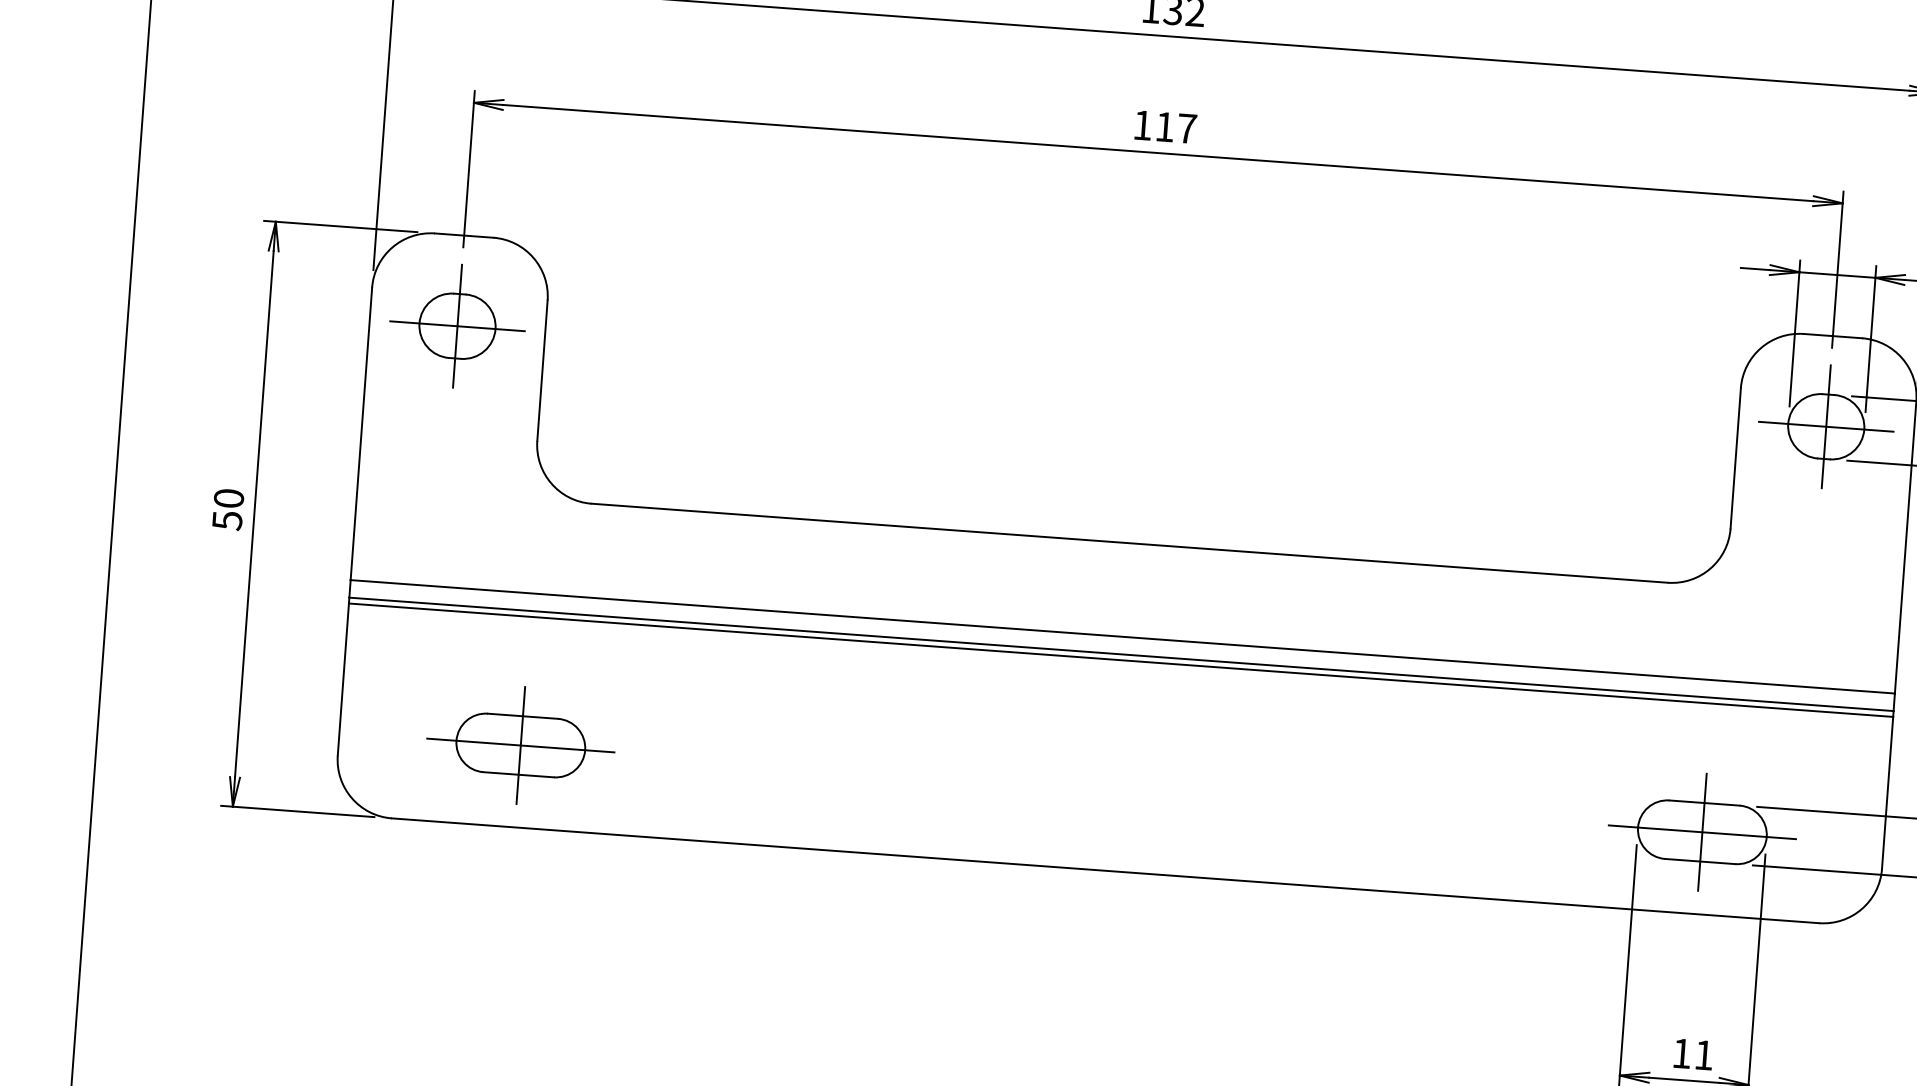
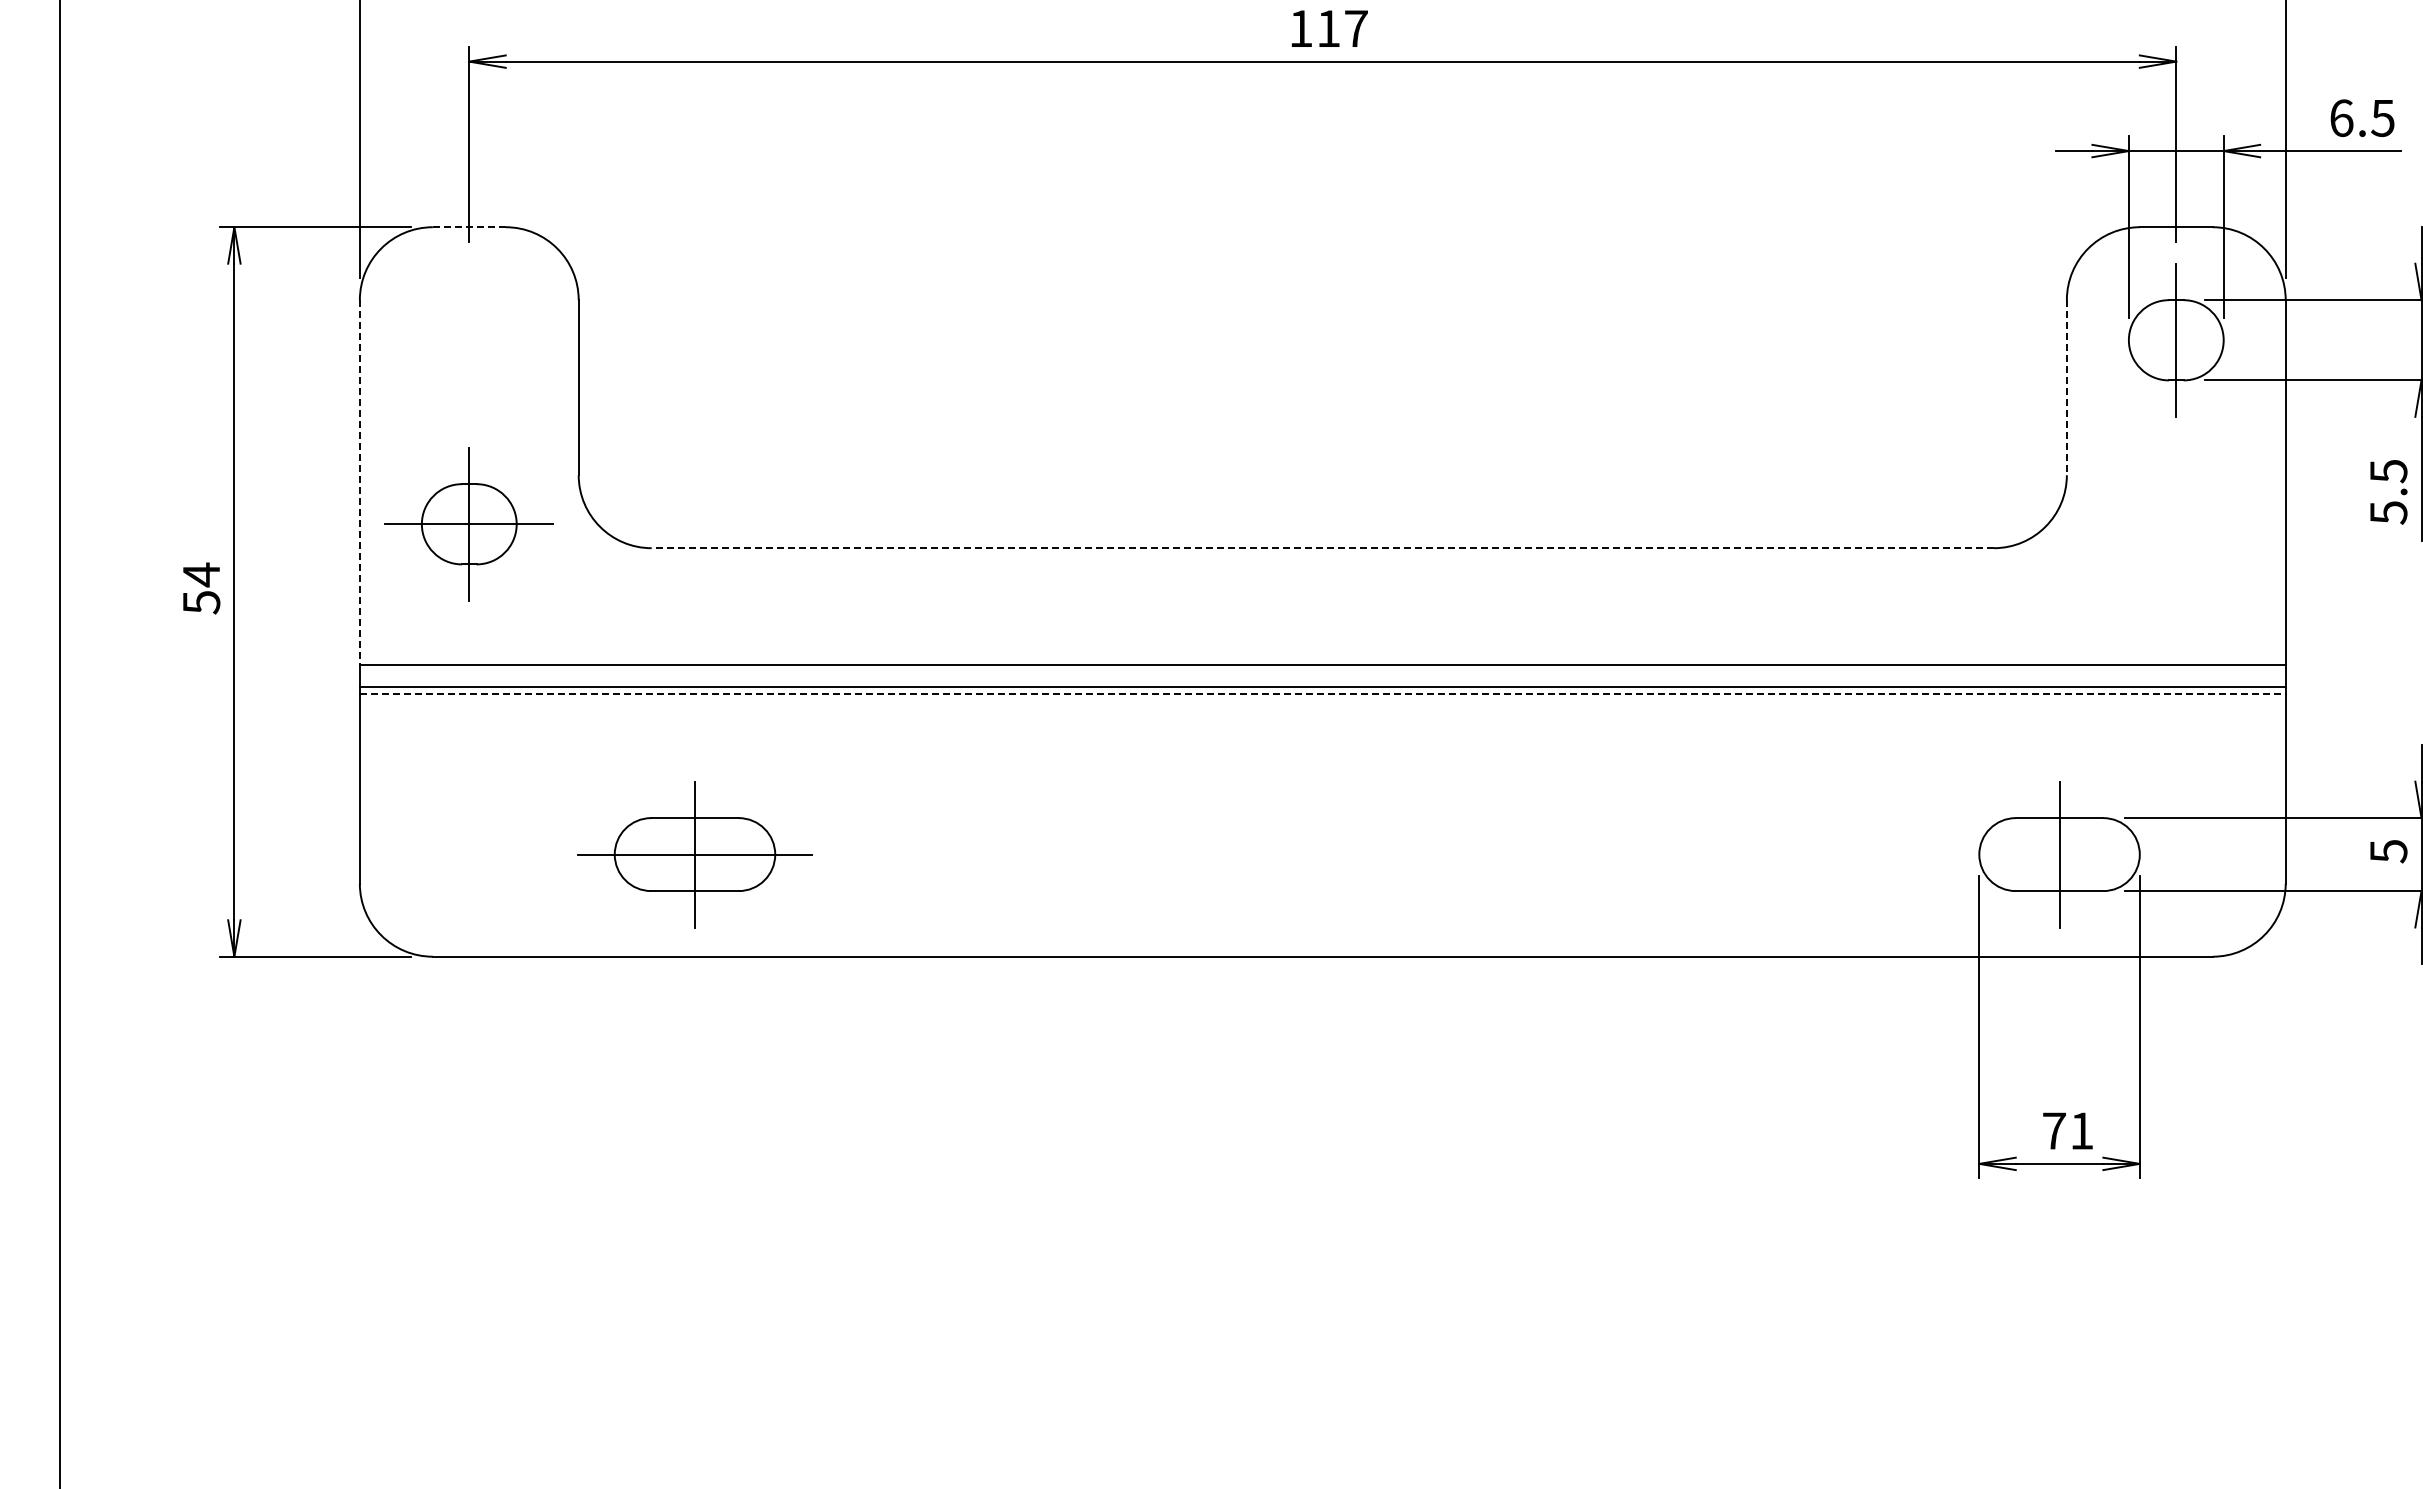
line: (463, 235) -> (468, 227), solid -> dashed
part: (456, 326) -> (468, 524), moved
line: (1826, 426) -> (2176, 340), removed
line: (361, 434) -> (359, 483), solid -> dashed
line: (1735, 458) -> (2066, 387), solid -> dashed
text: (229, 498) -> (201, 574), 50 -> 54
line: (1129, 543) -> (1322, 548), solid -> dashed
line: (1120, 660) -> (1322, 694), solid -> dashed
part: (520, 745) -> (694, 854), moved
line: (1702, 832) -> (2059, 854), removed
text: (1682, 1053) -> (2054, 1130), 11 -> 71

